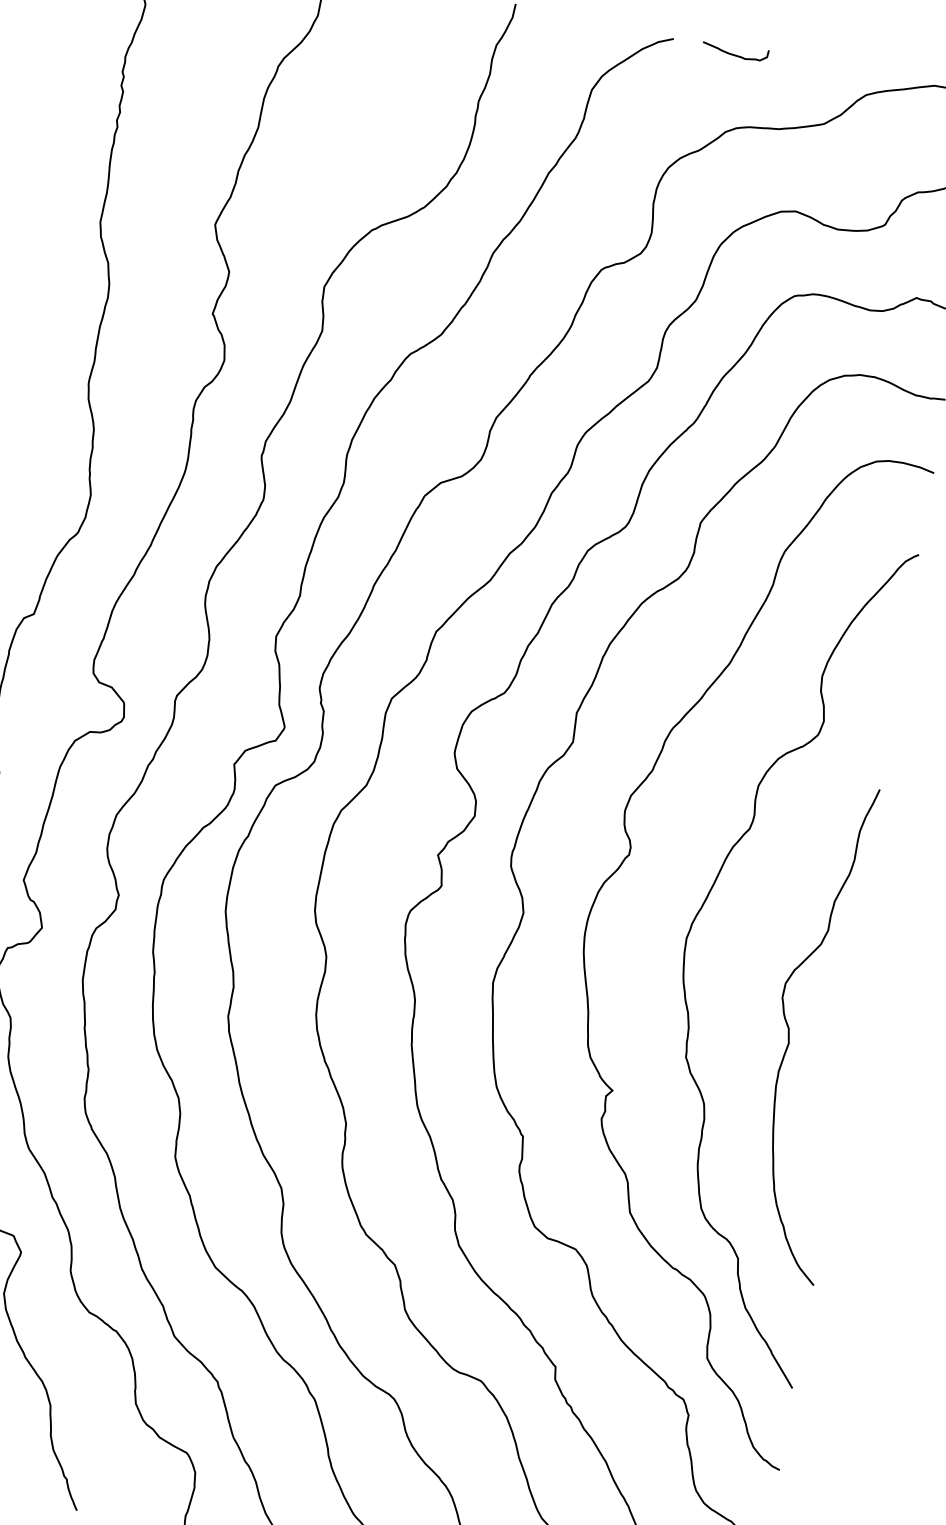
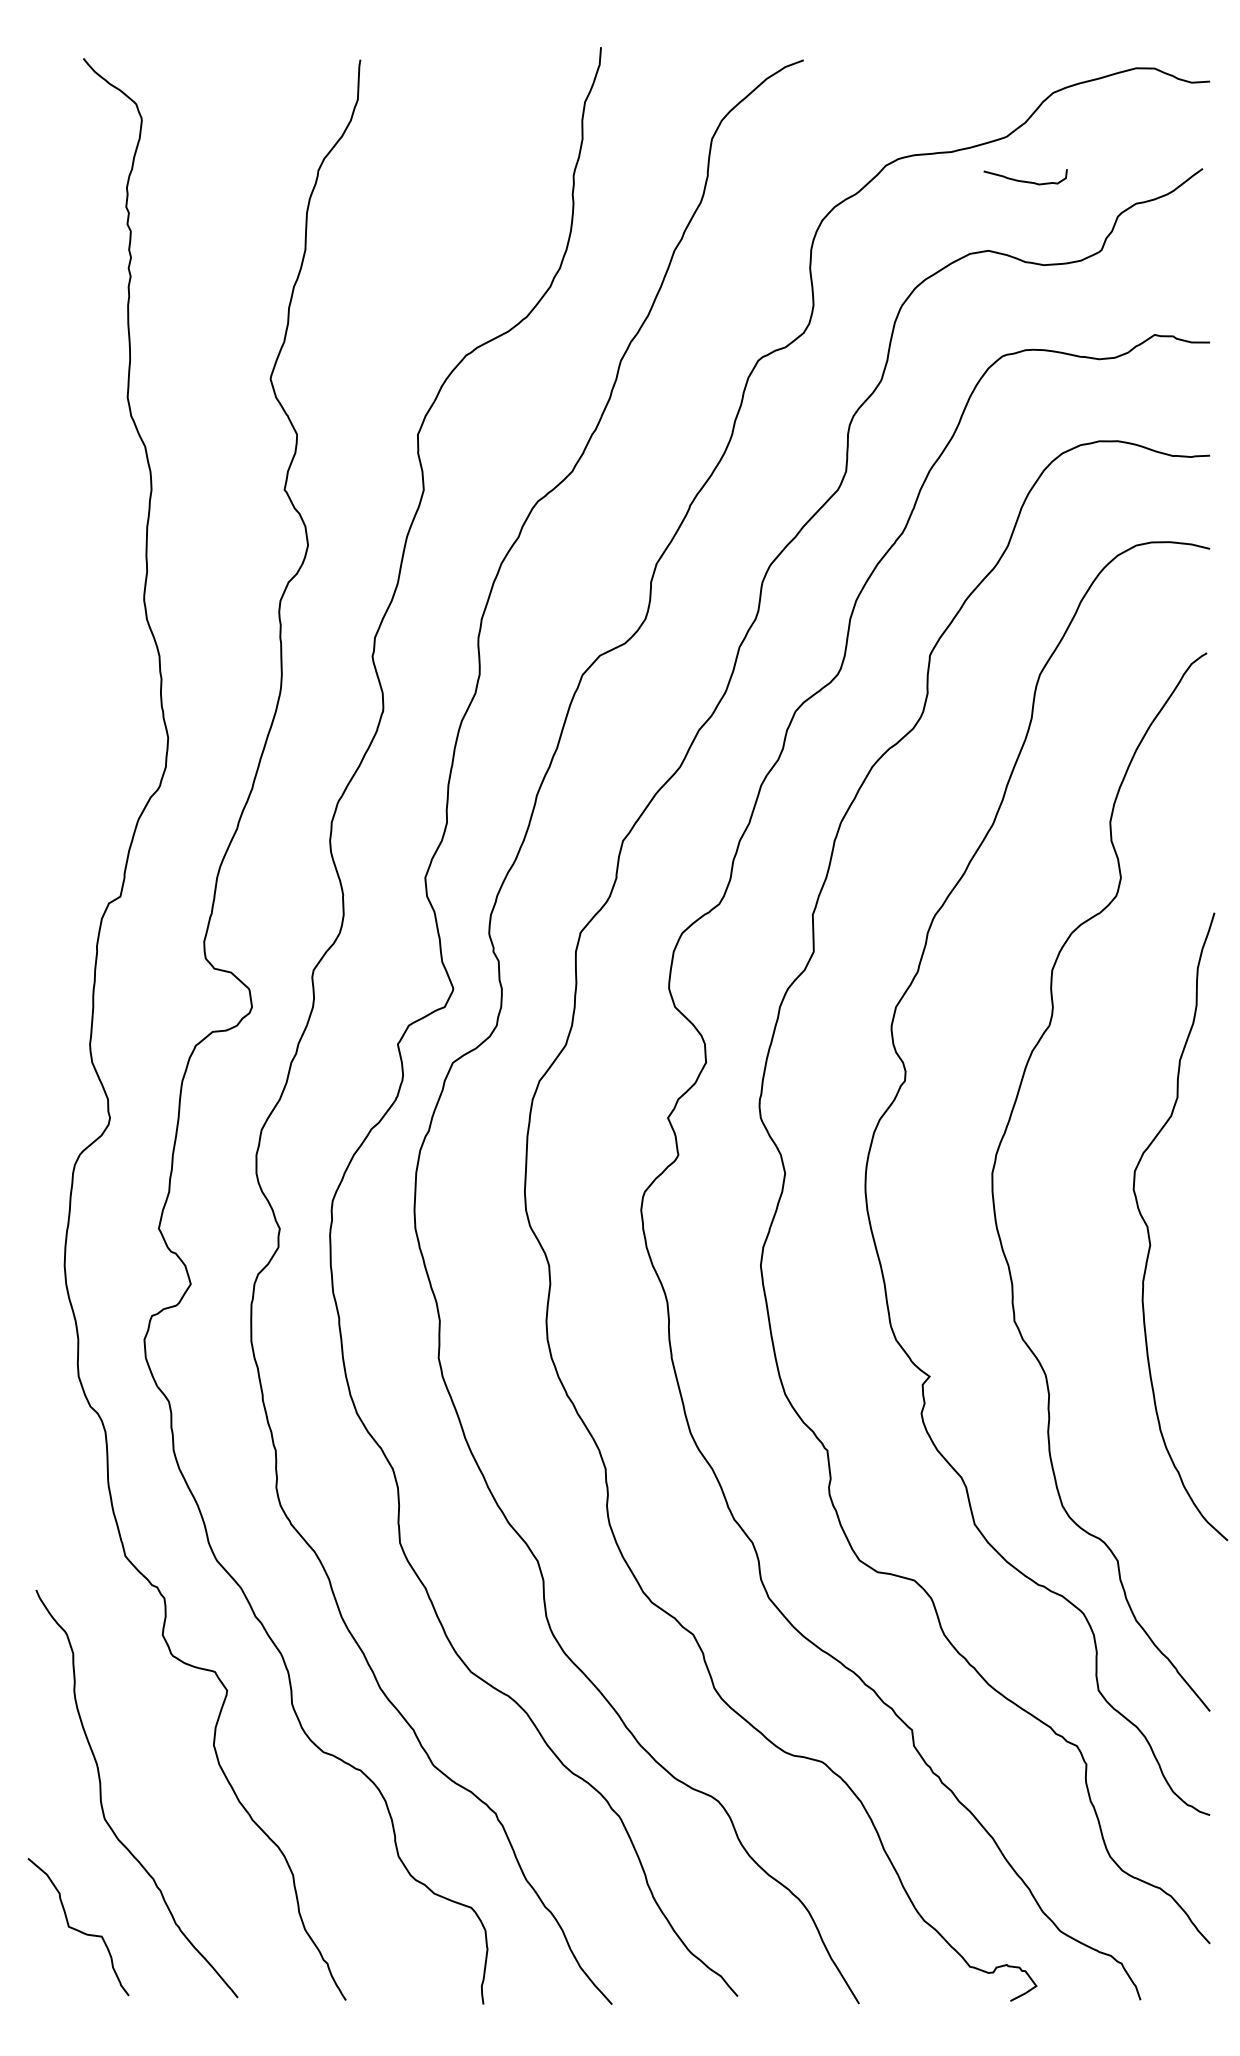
curve: (734, 54) -> (1024, 180), moved
curve: (789, 1032) -> (1149, 1231), moved

